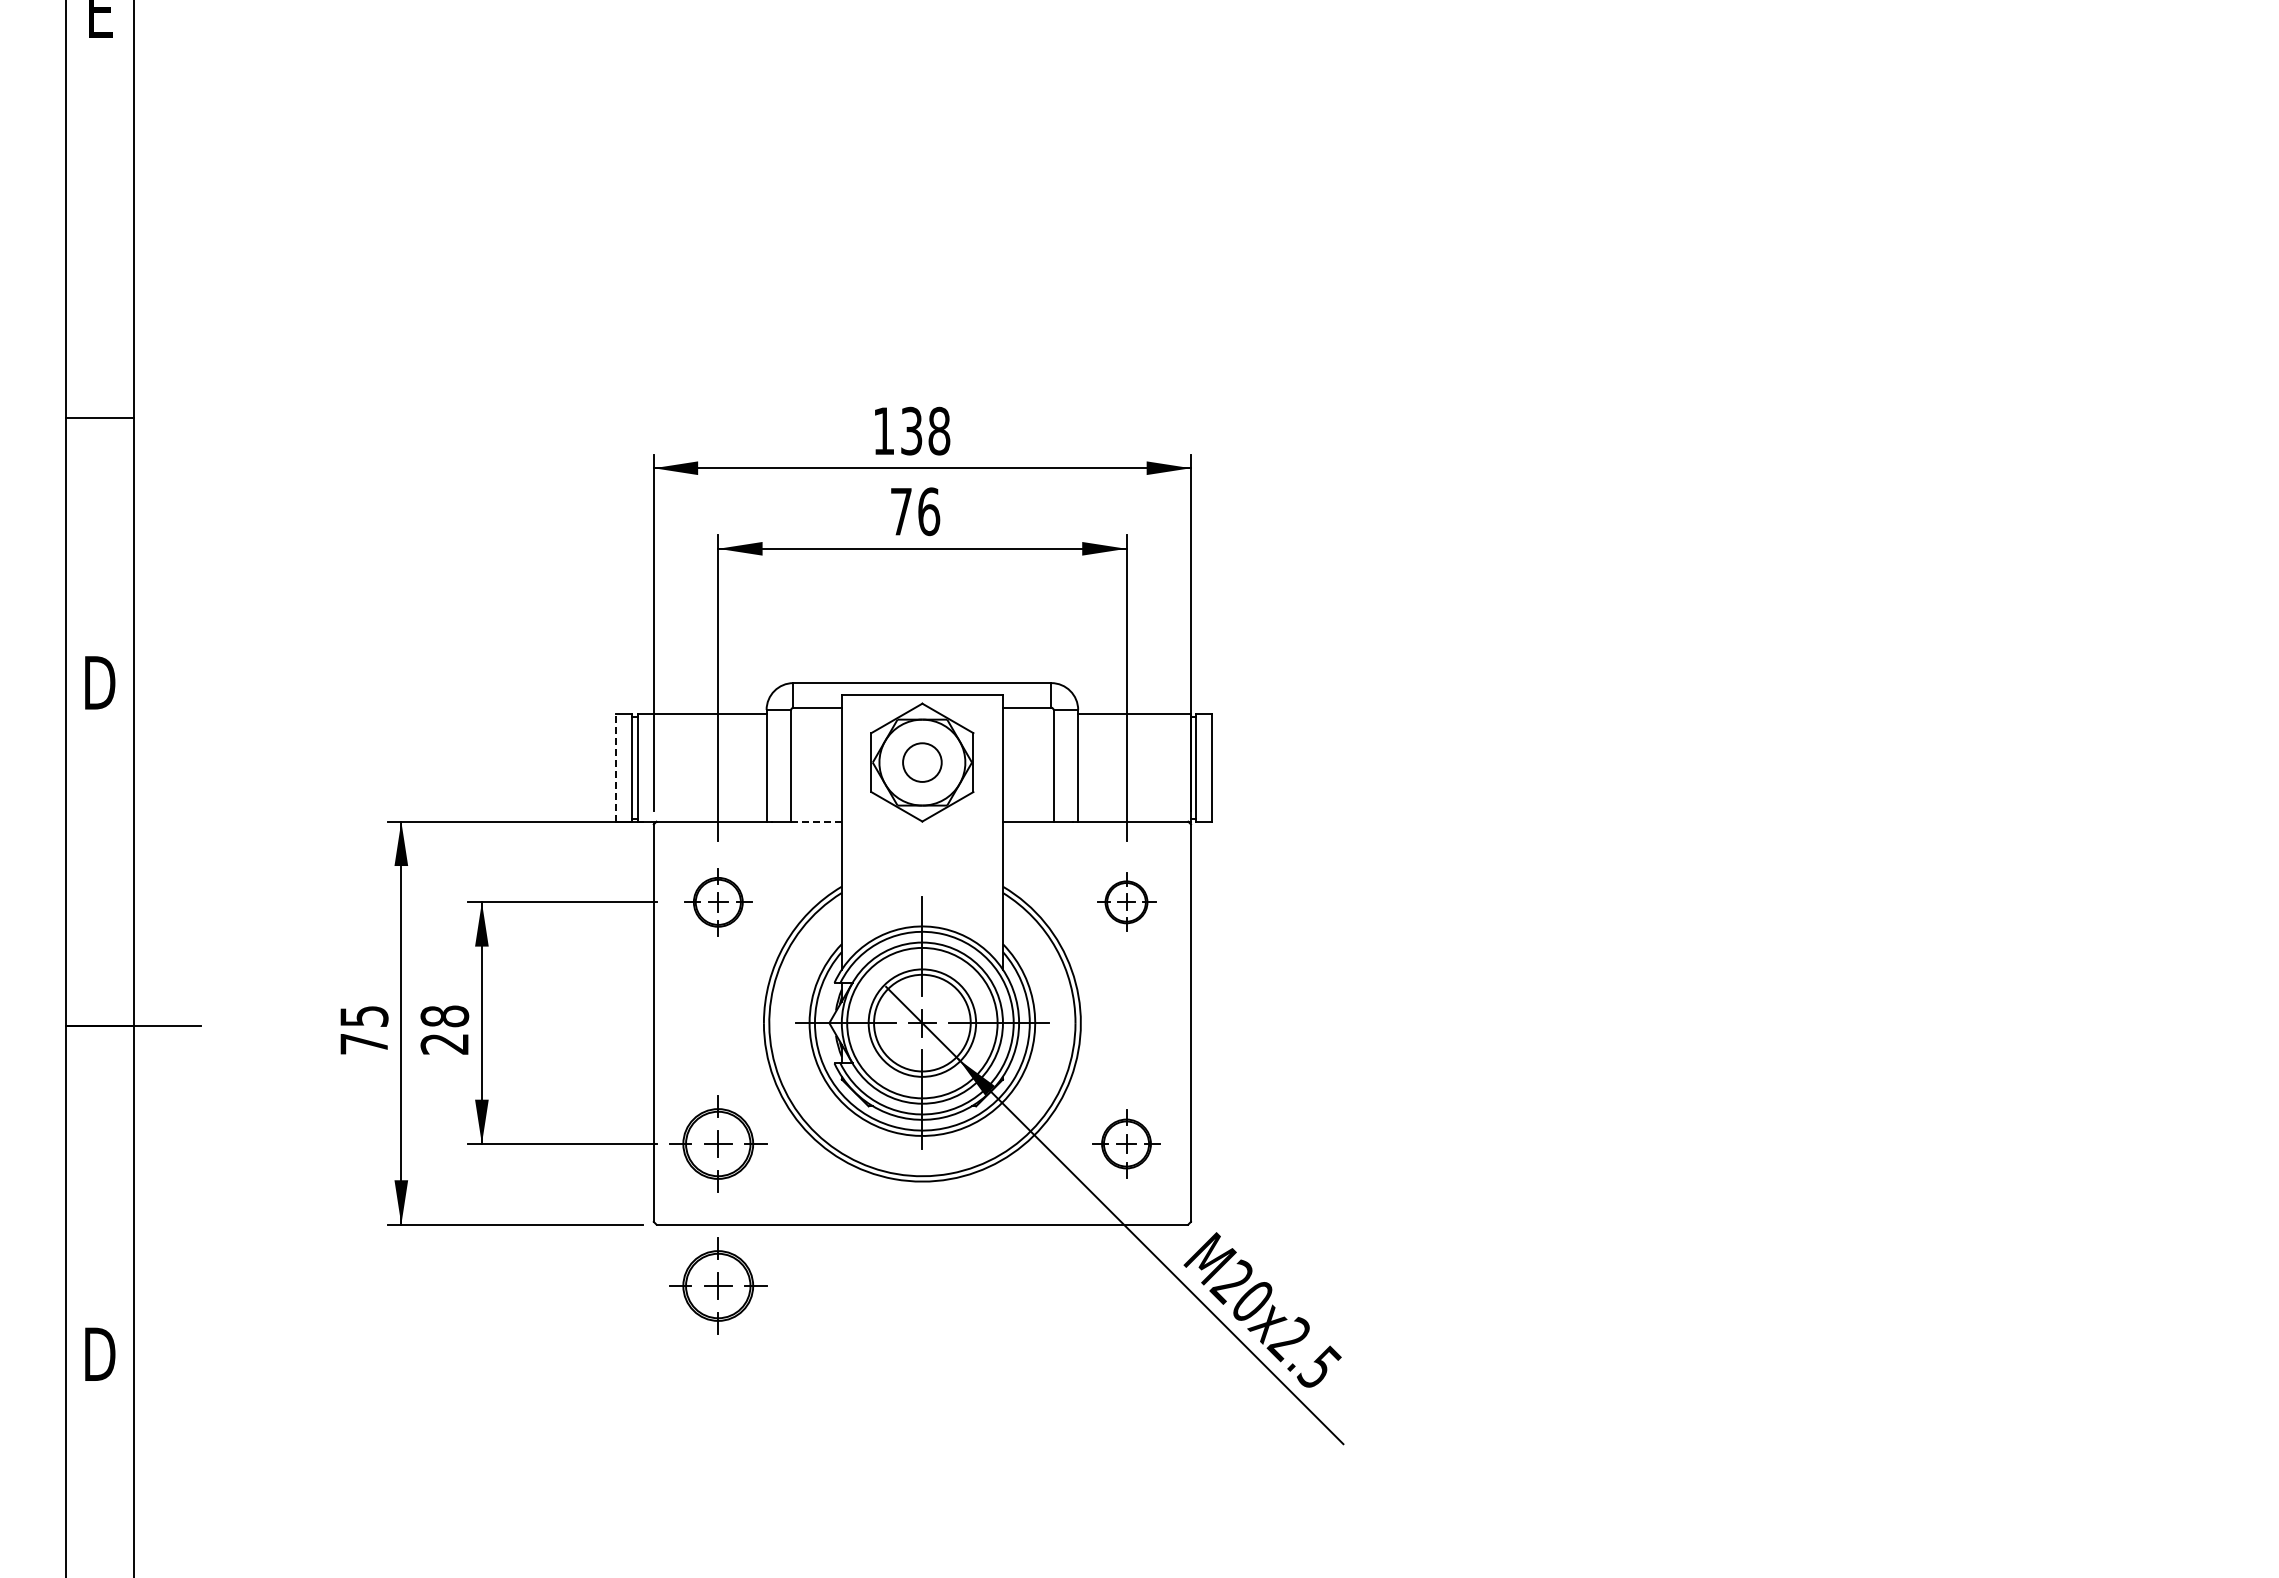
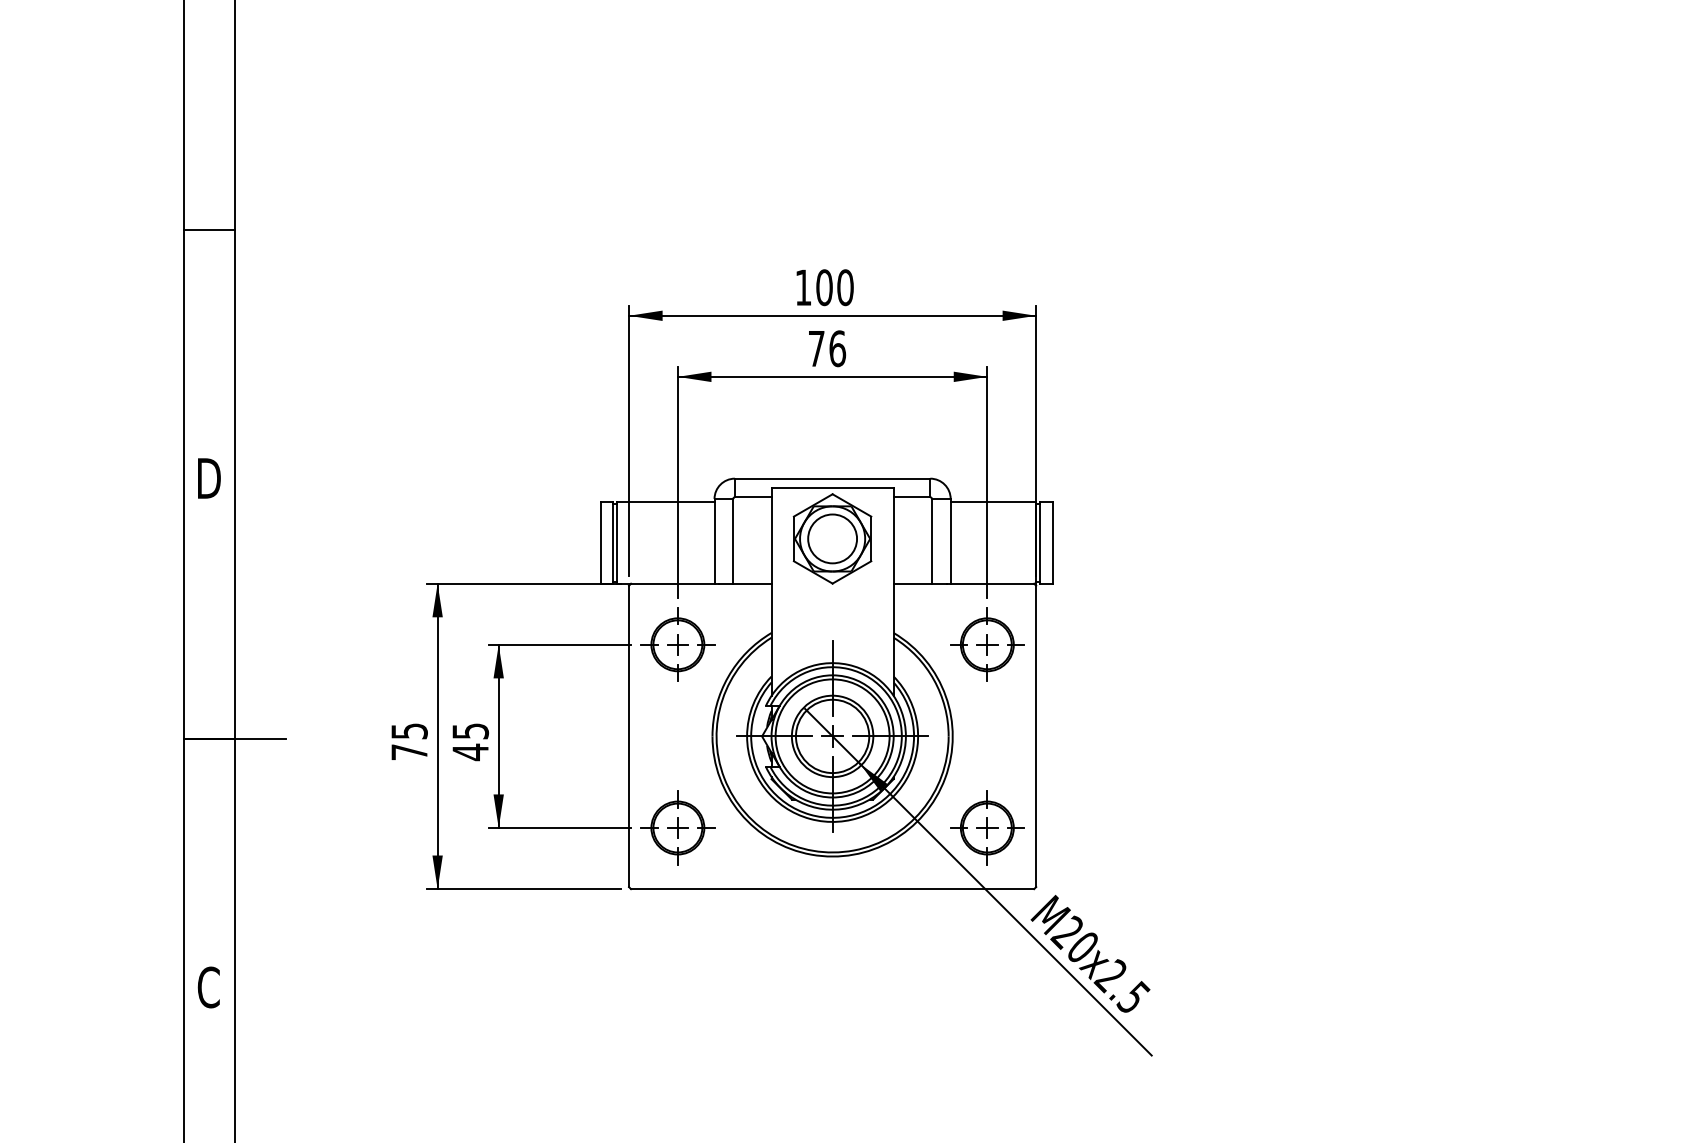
line: (99, 417) -> (208, 229), moved
text: (925, 430) -> (834, 287), 138 -> 100
circle: (922, 762) -> (832, 538), size x1.67
line: (616, 767) -> (600, 542), dashed -> solid
line: (817, 821) -> (753, 583), dashed -> solid
part: (718, 902) -> (678, 644), size x1.43
part: (1126, 902) -> (987, 644), size x1.67
text: (444, 1030) -> (470, 741), 28 -> 45
part: (1126, 1143) -> (987, 827), size x1.43
part: (718, 1285) -> (678, 935), removed
text: (100, 1353) -> (209, 986), D -> C

